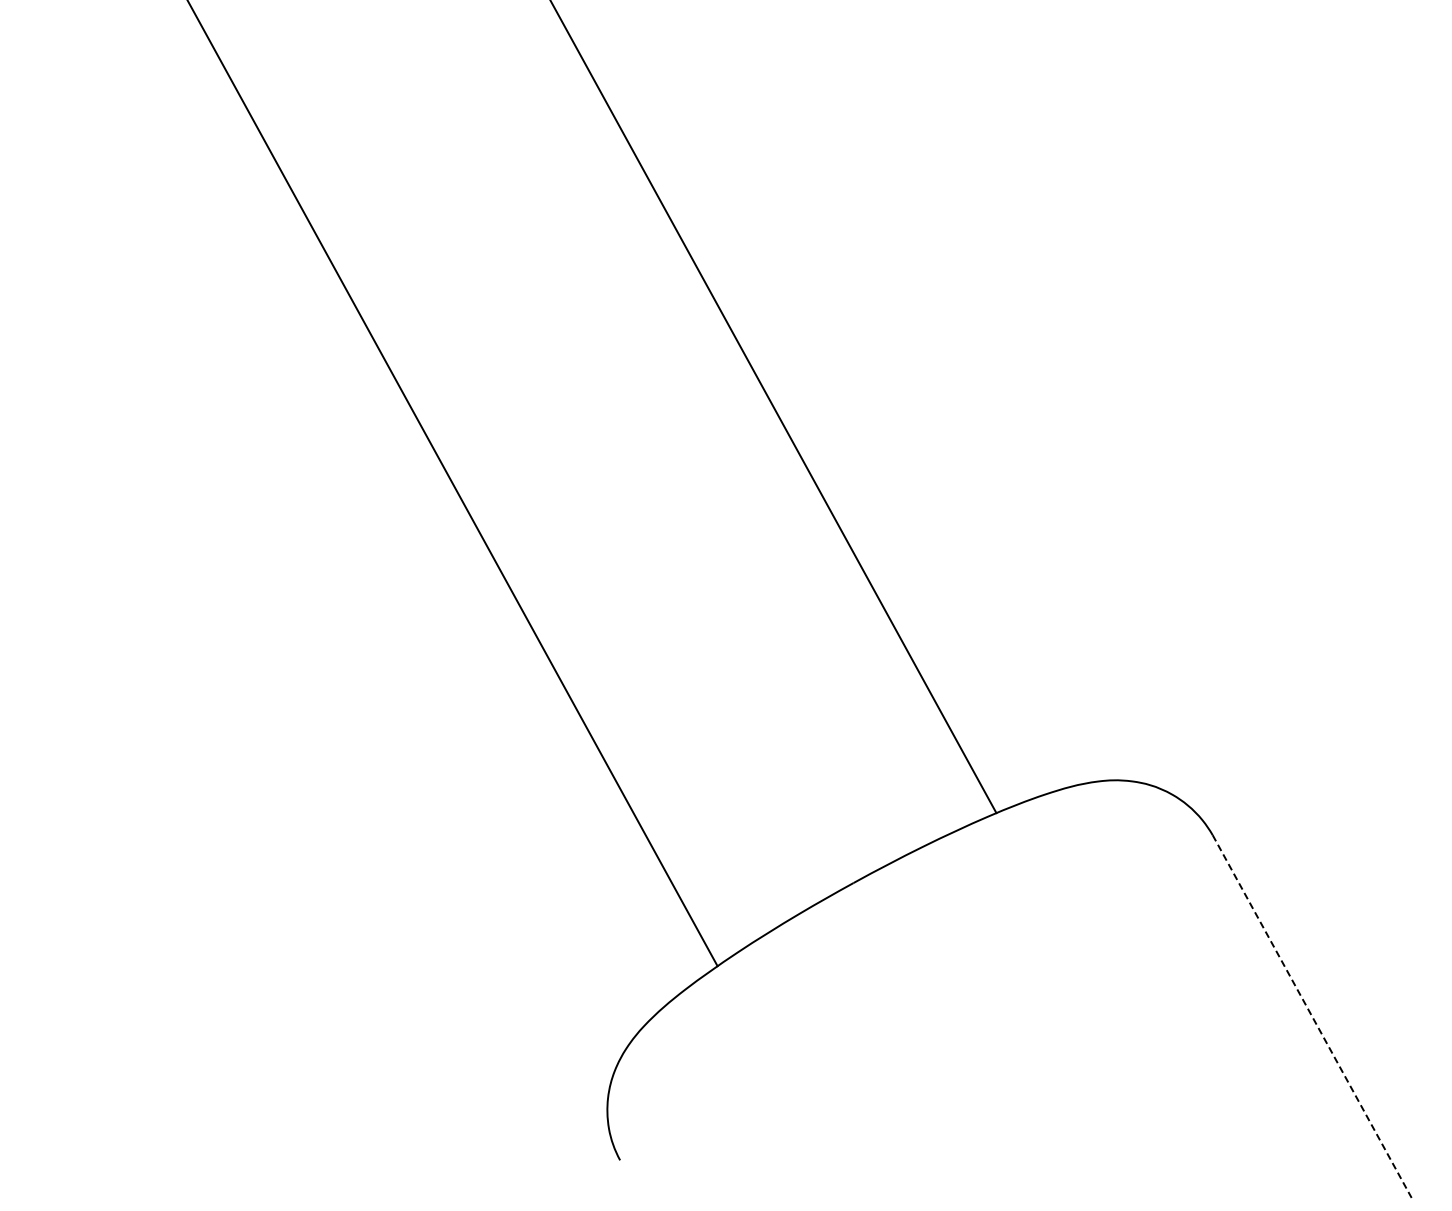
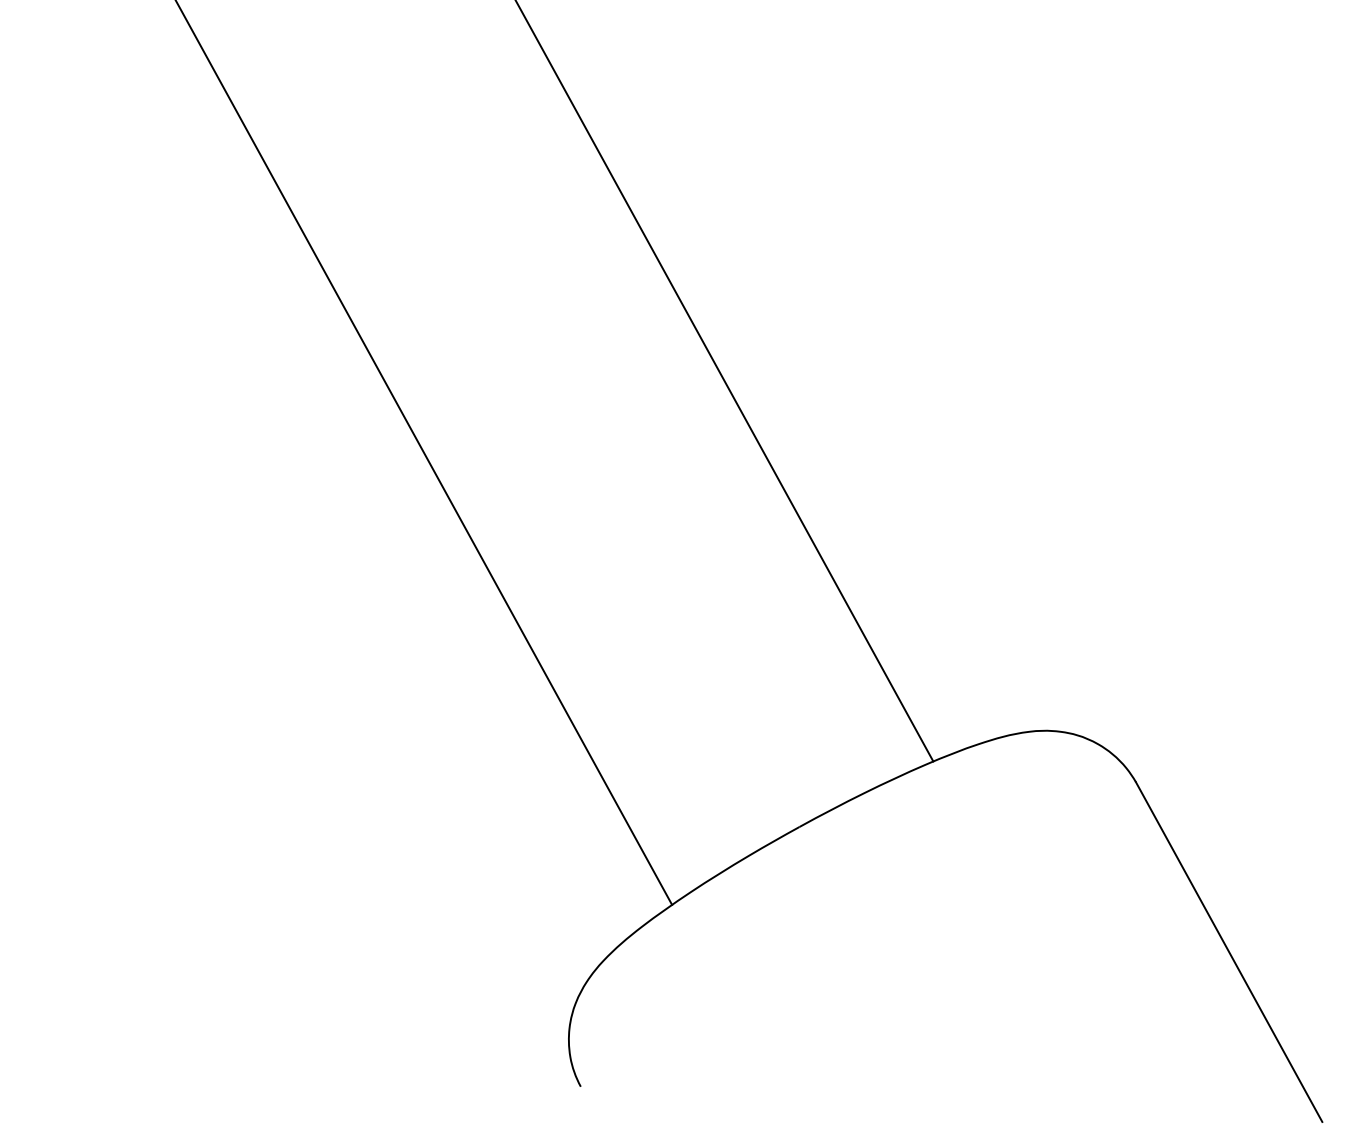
line: (1312, 1016) -> (1229, 952), dashed -> solid

